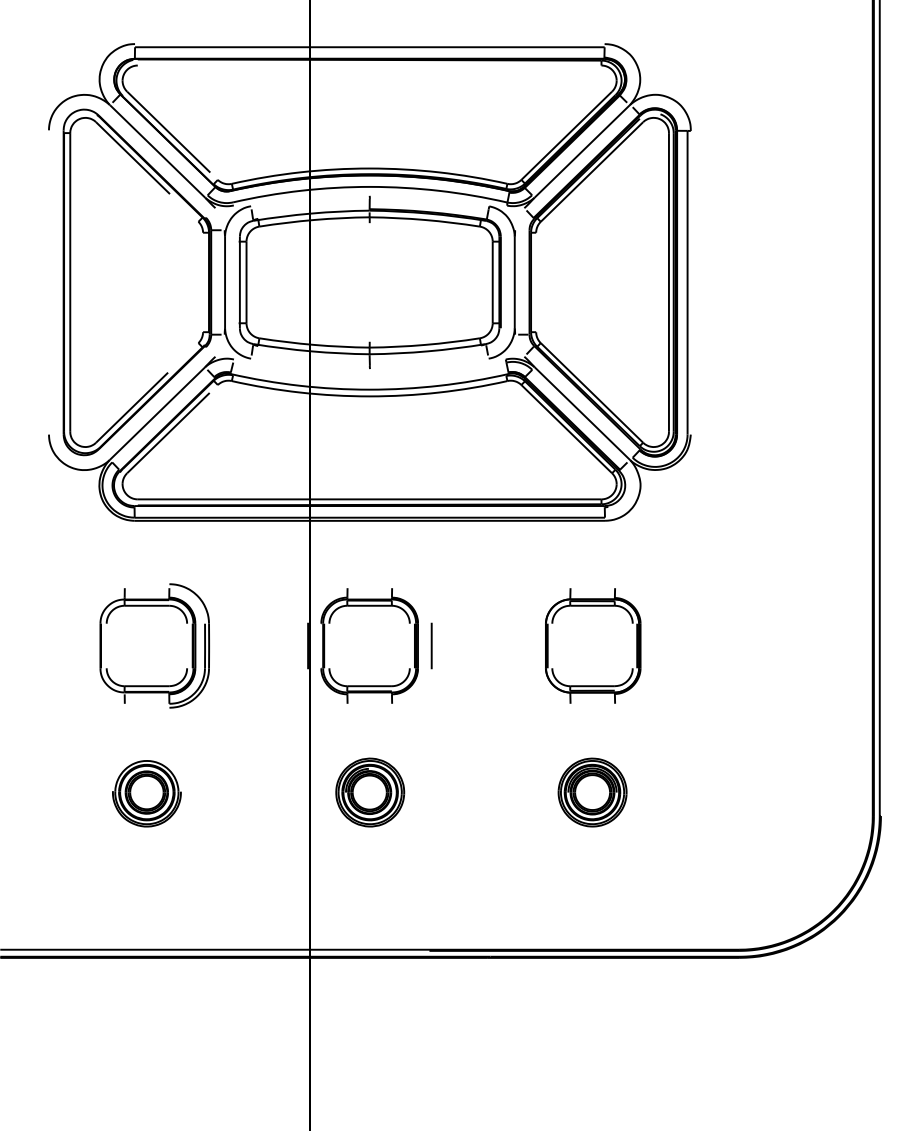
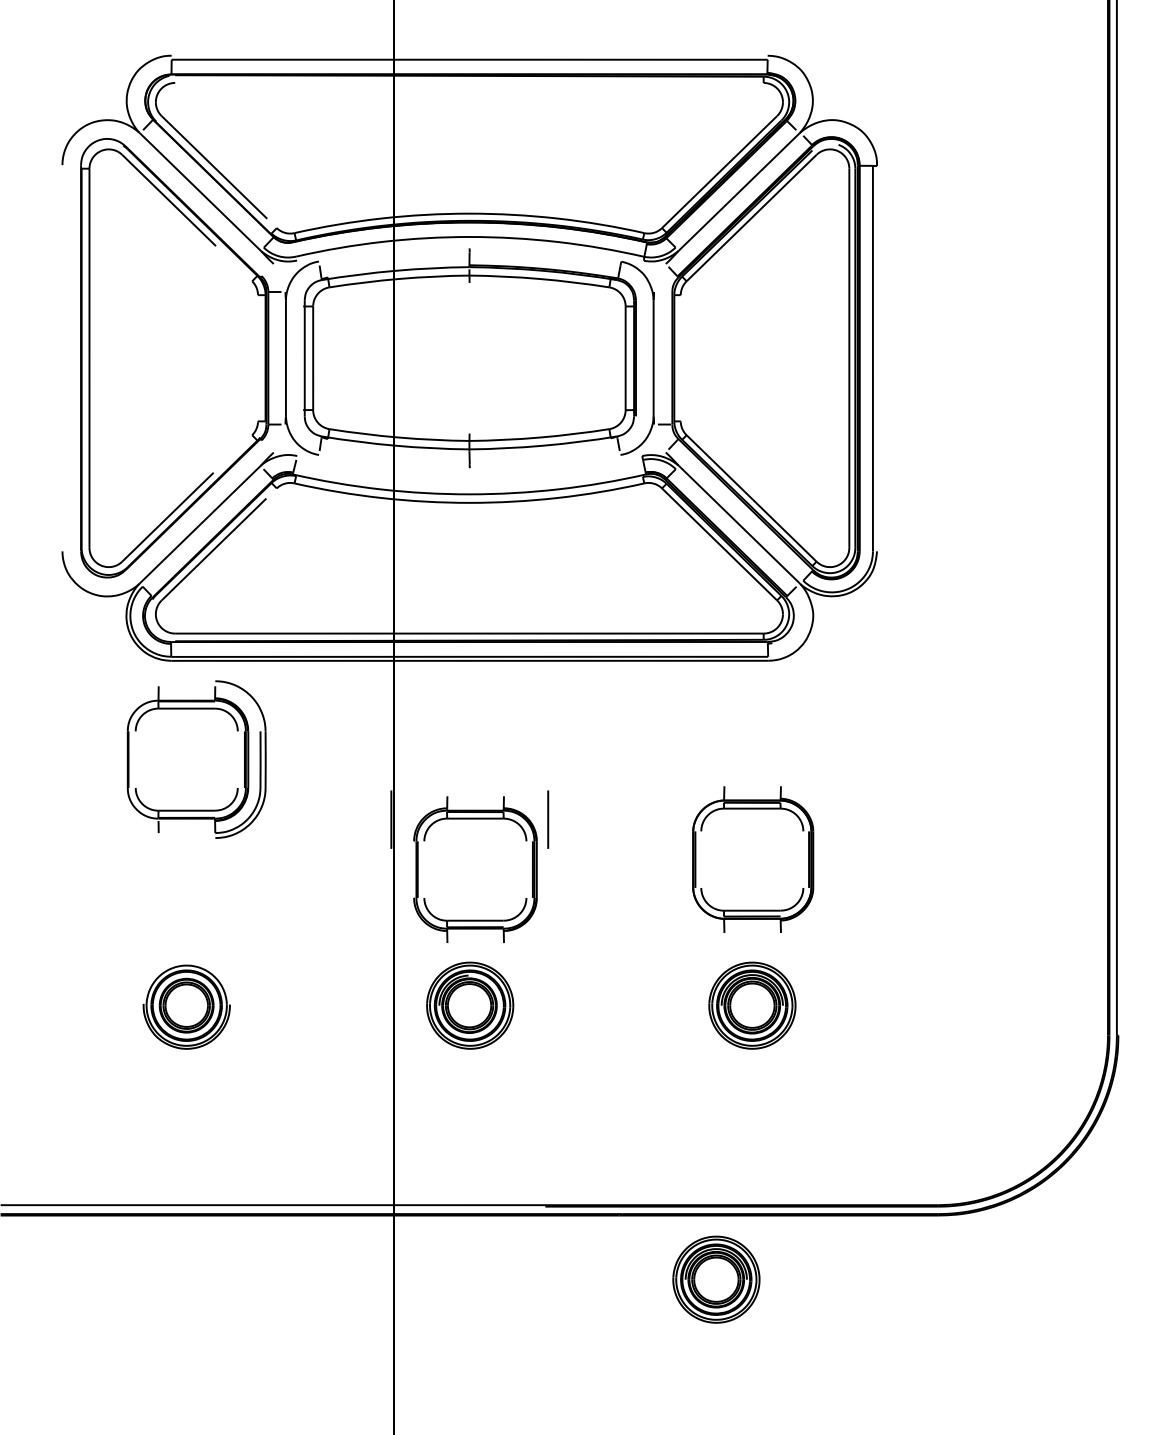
part: (154, 645) -> (196, 759), moved
part: (369, 645) -> (475, 869), moved
part: (593, 645) -> (753, 859), moved
part: (564, 1008) -> (716, 1279), added

